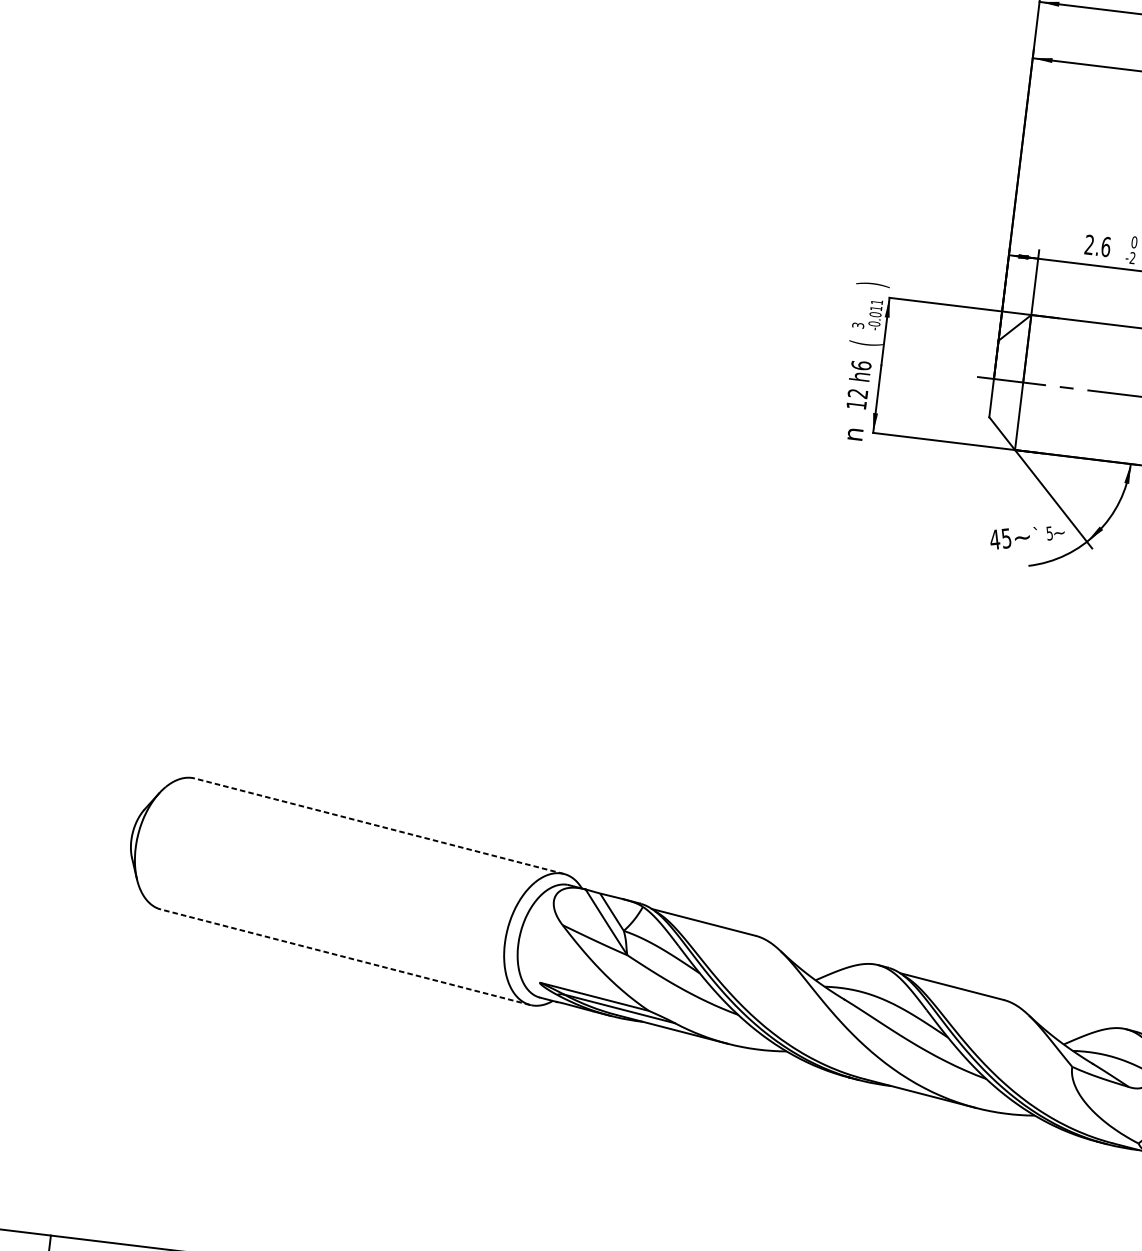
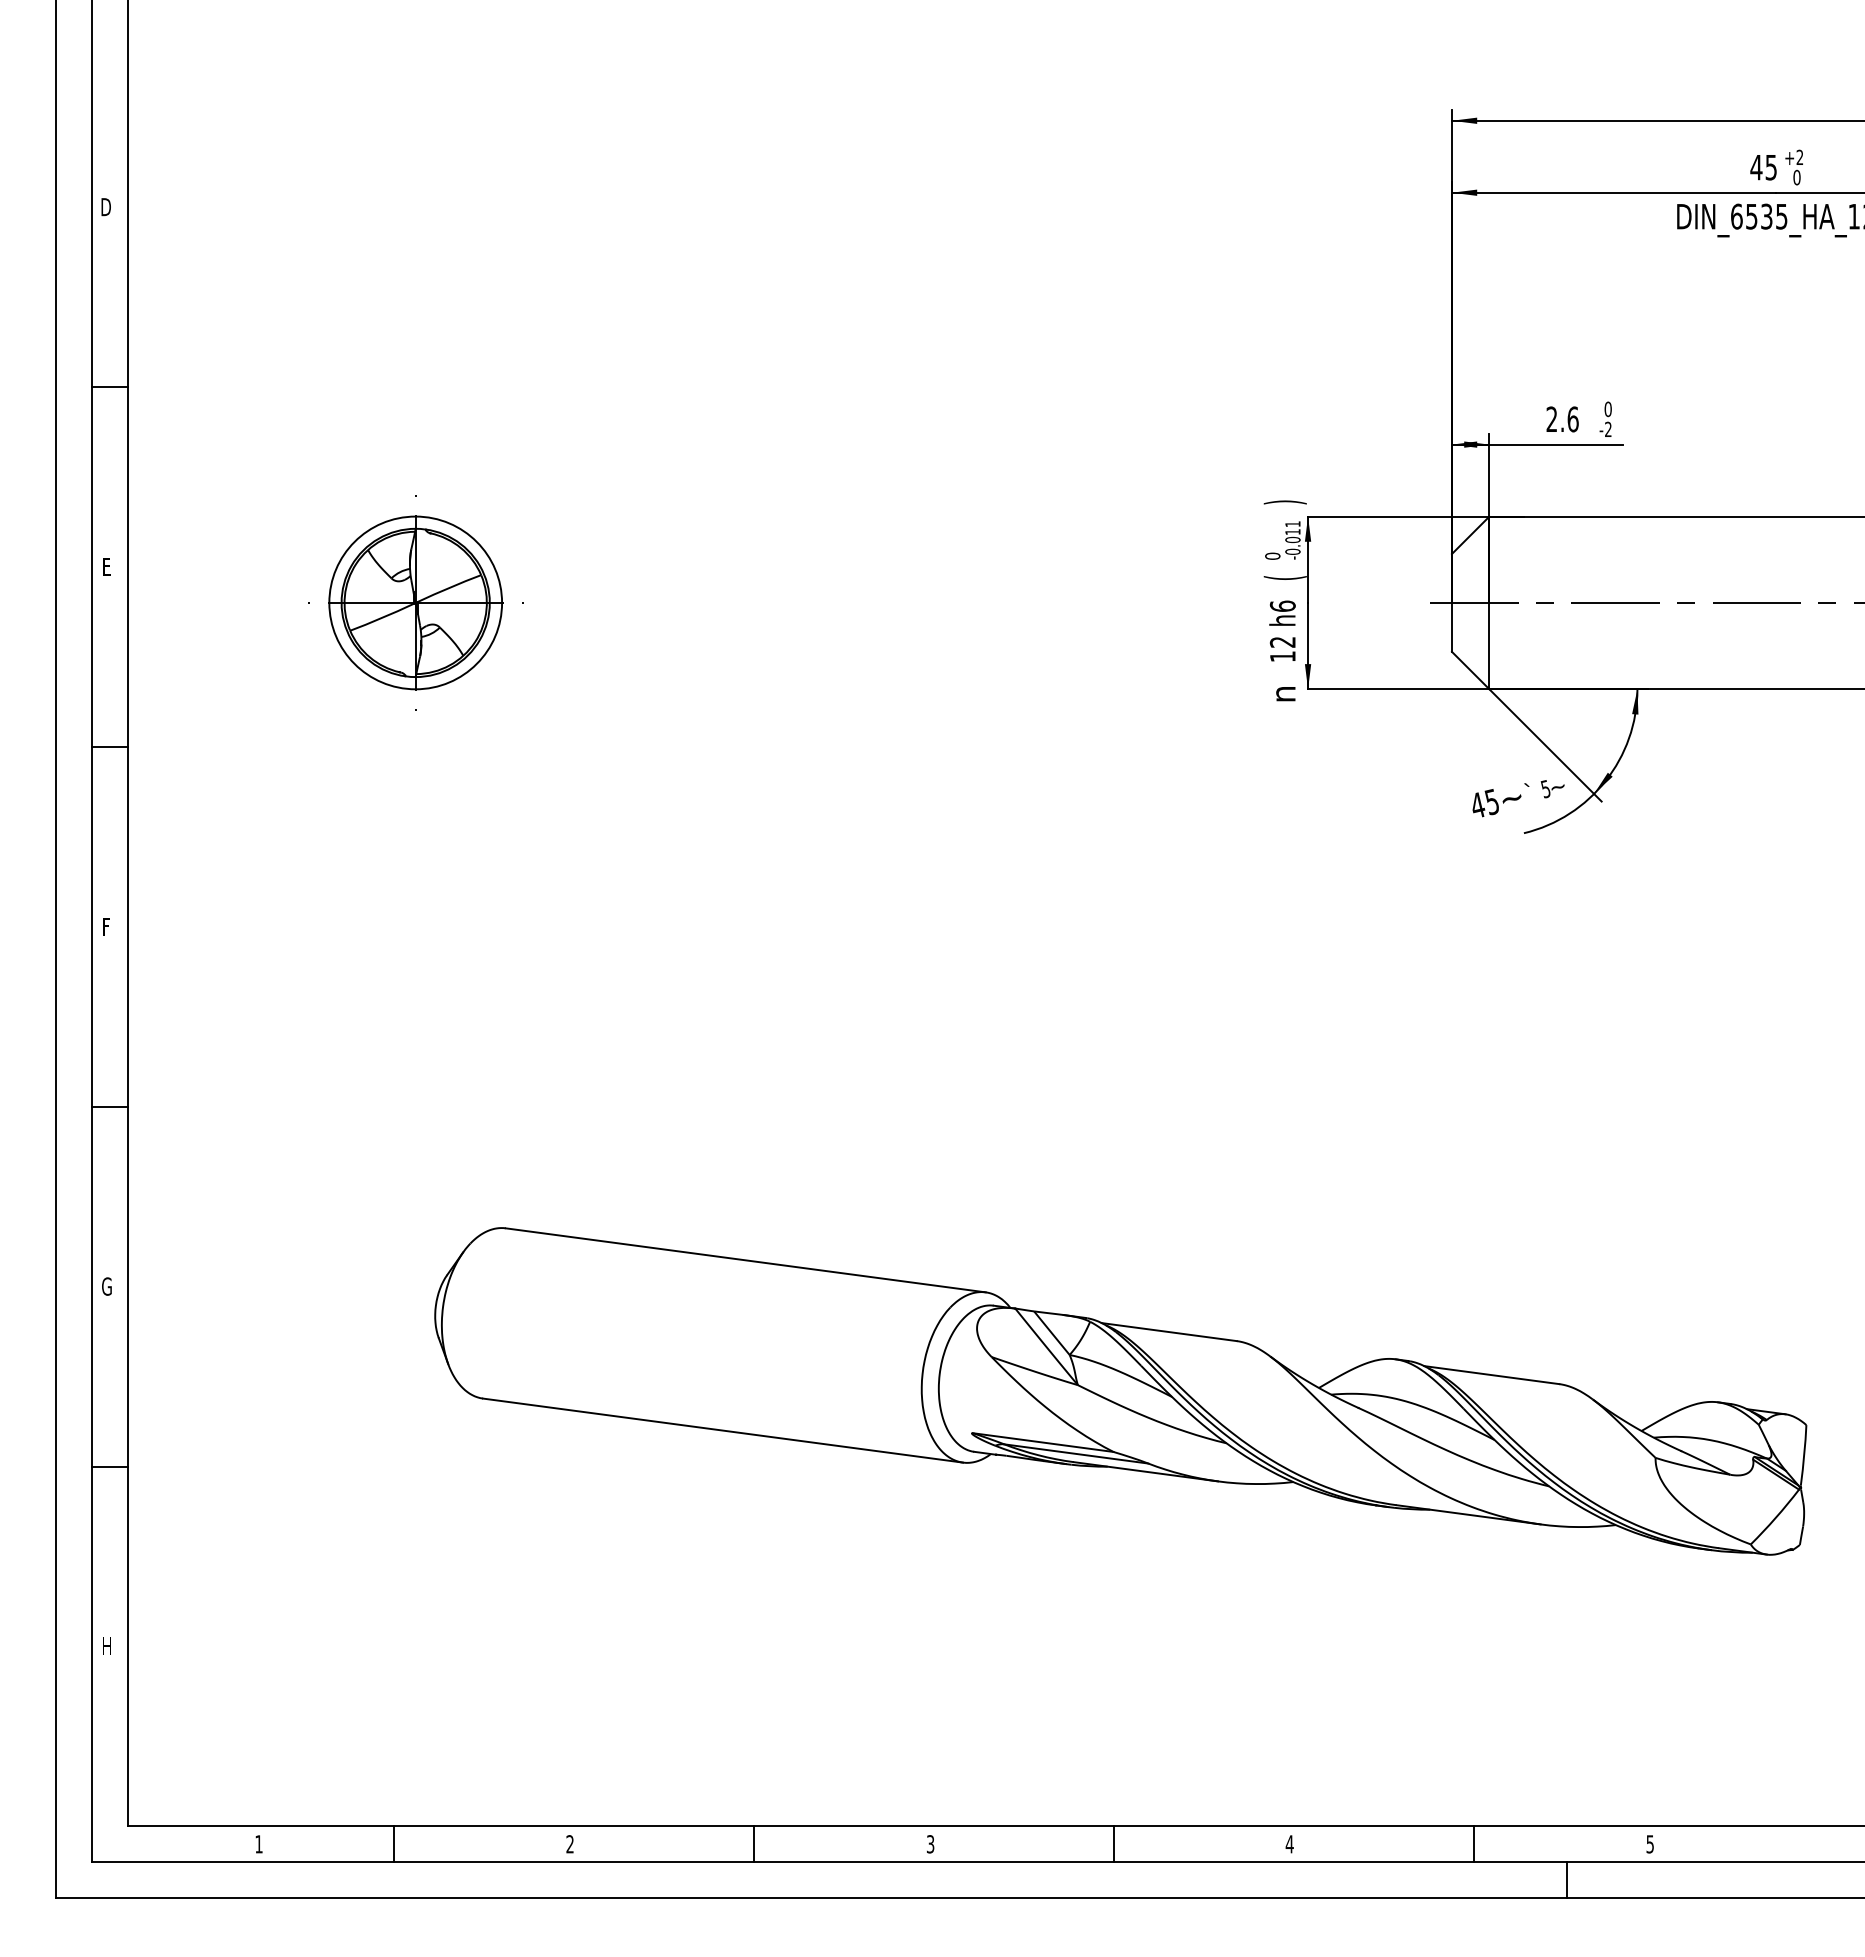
part: (183, 280) -> (415, 602), added
text: (858, 324) -> (1272, 555), 3 -> 0
line: (379, 826) -> (745, 1260), dashed -> solid
line: (345, 957) -> (722, 1430), dashed -> solid

